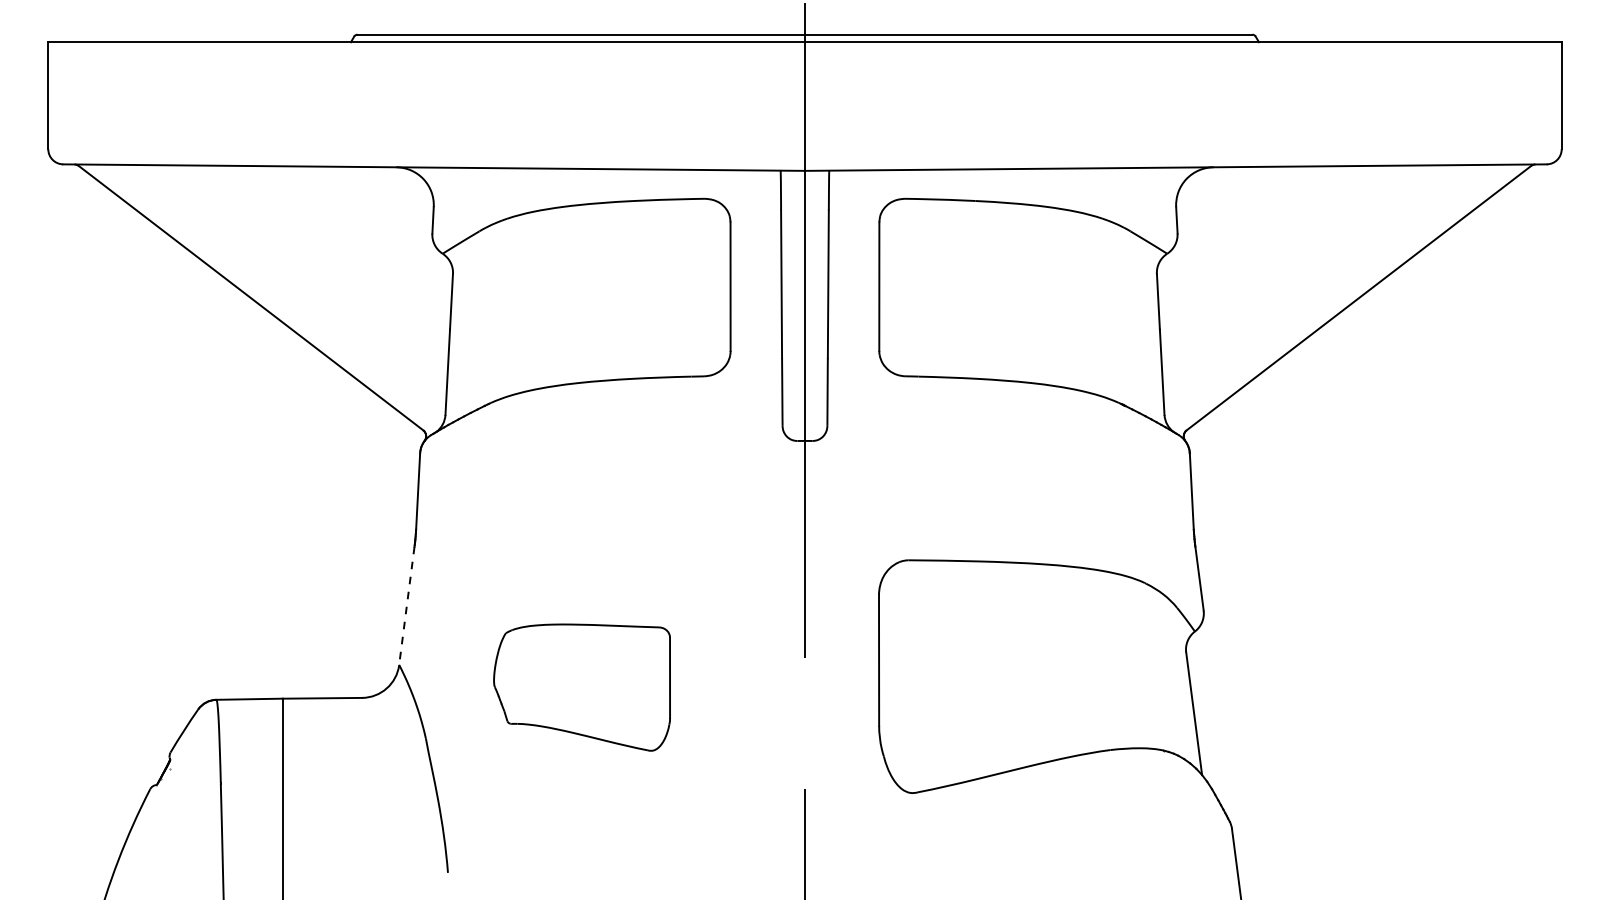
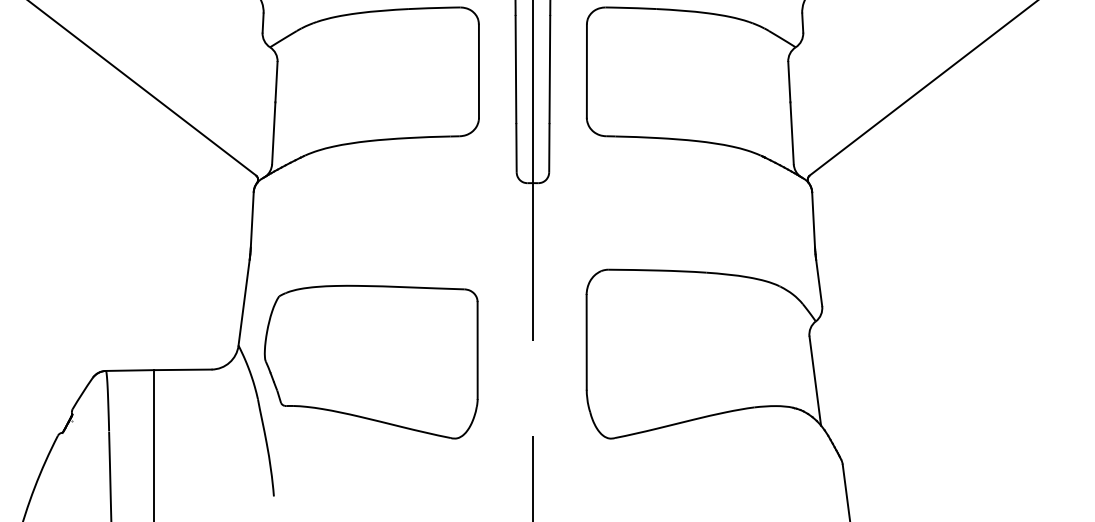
line: (406, 605) -> (243, 302), dashed -> solid
part: (581, 687) -> (370, 362), size x1.67

